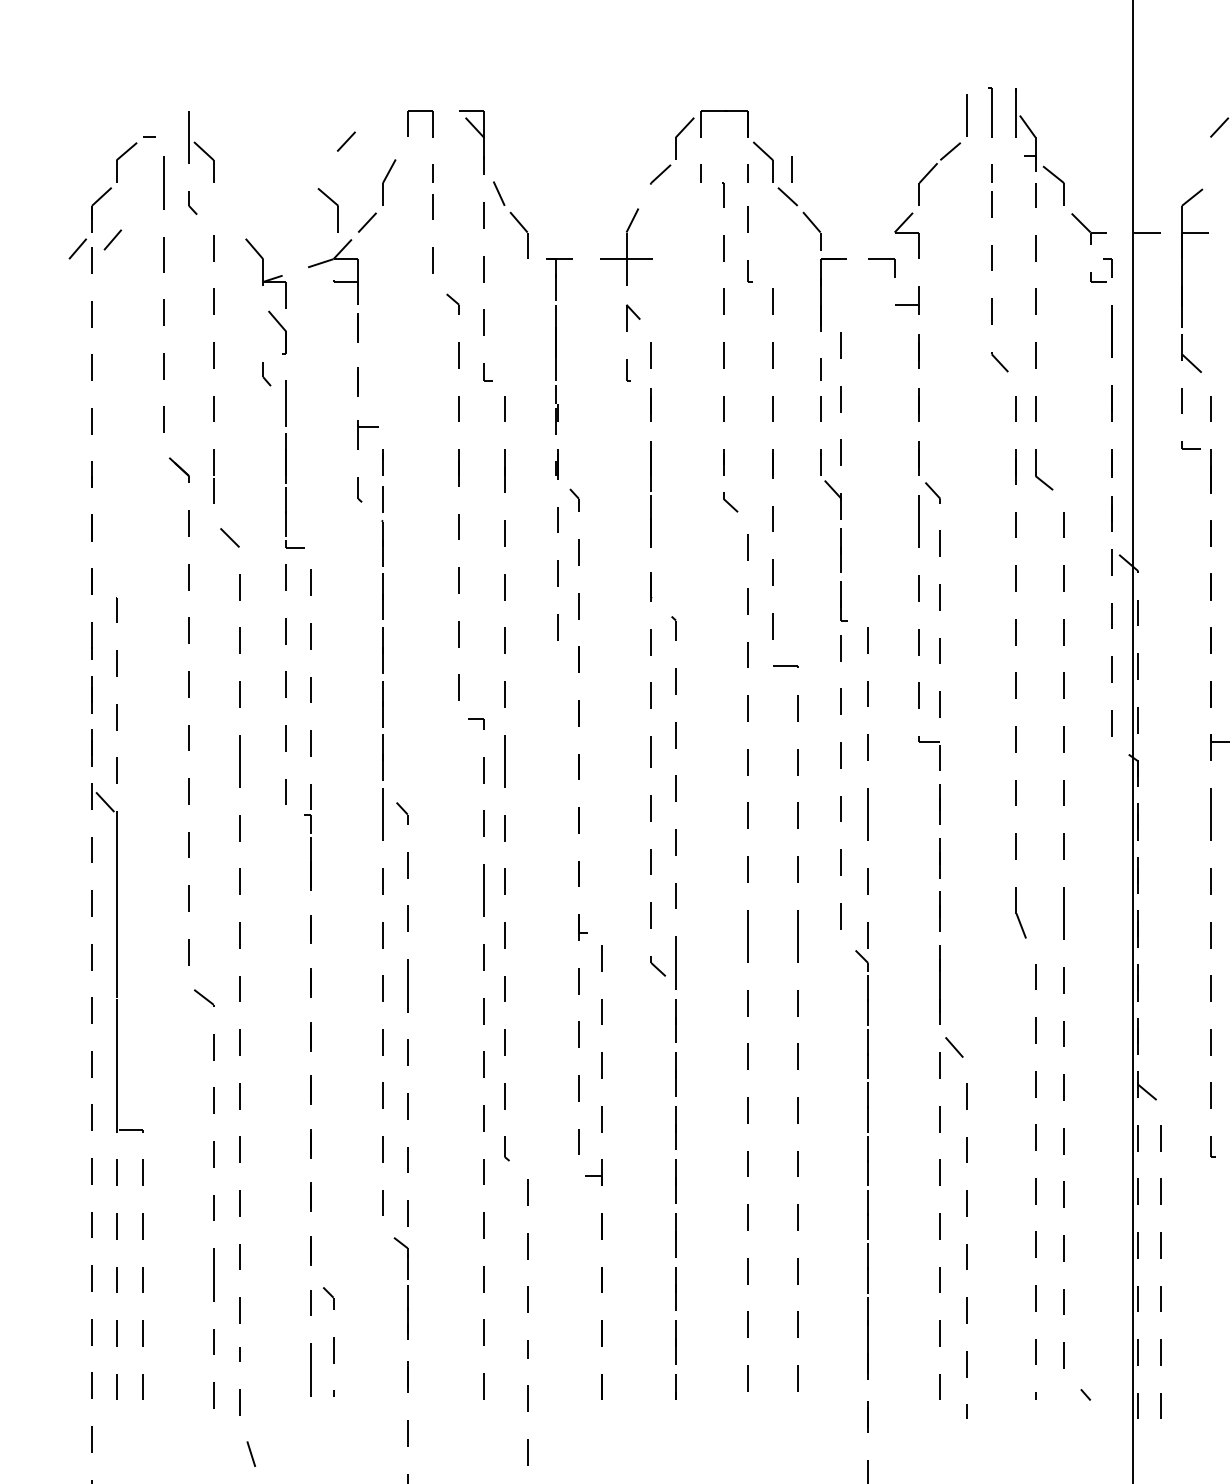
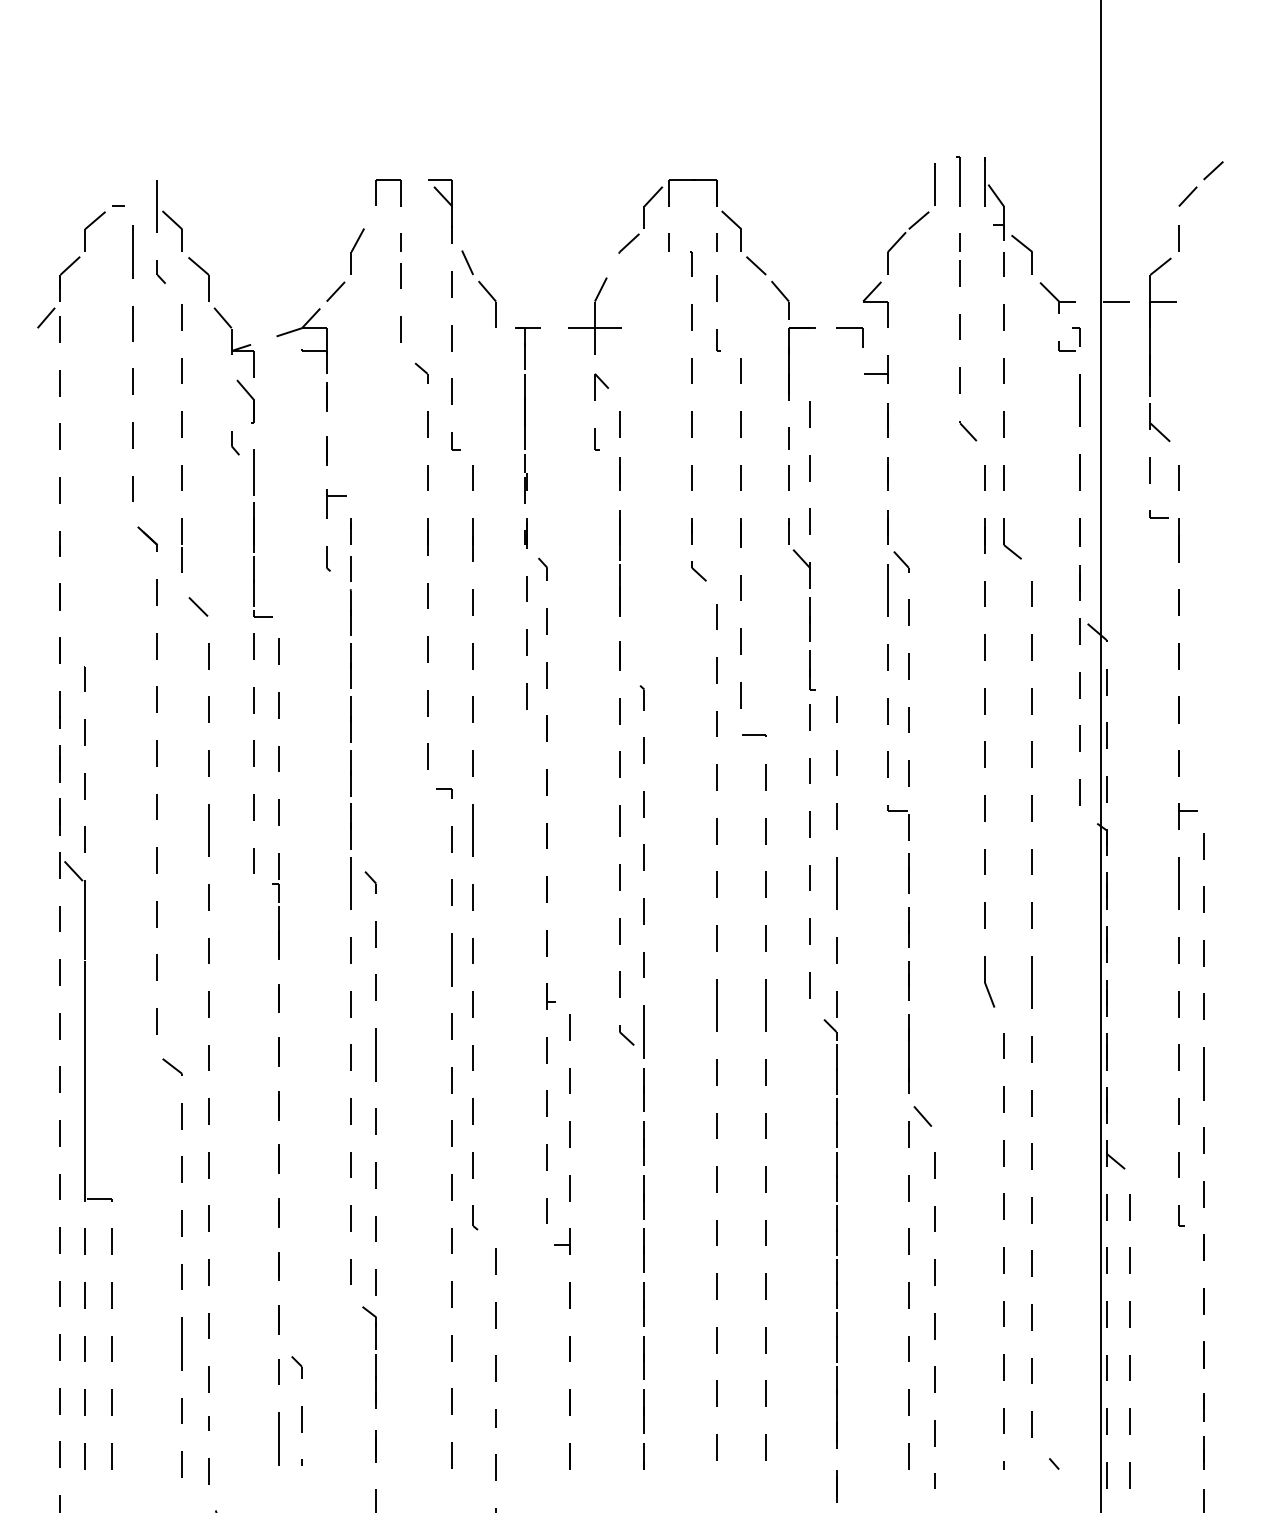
line: (346, 141) -> (314, 210), removed
line: (792, 169) -> (1178, 238), moved
part: (334, 203) -> (204, 272), moved
line: (113, 239) -> (81, 308), removed

